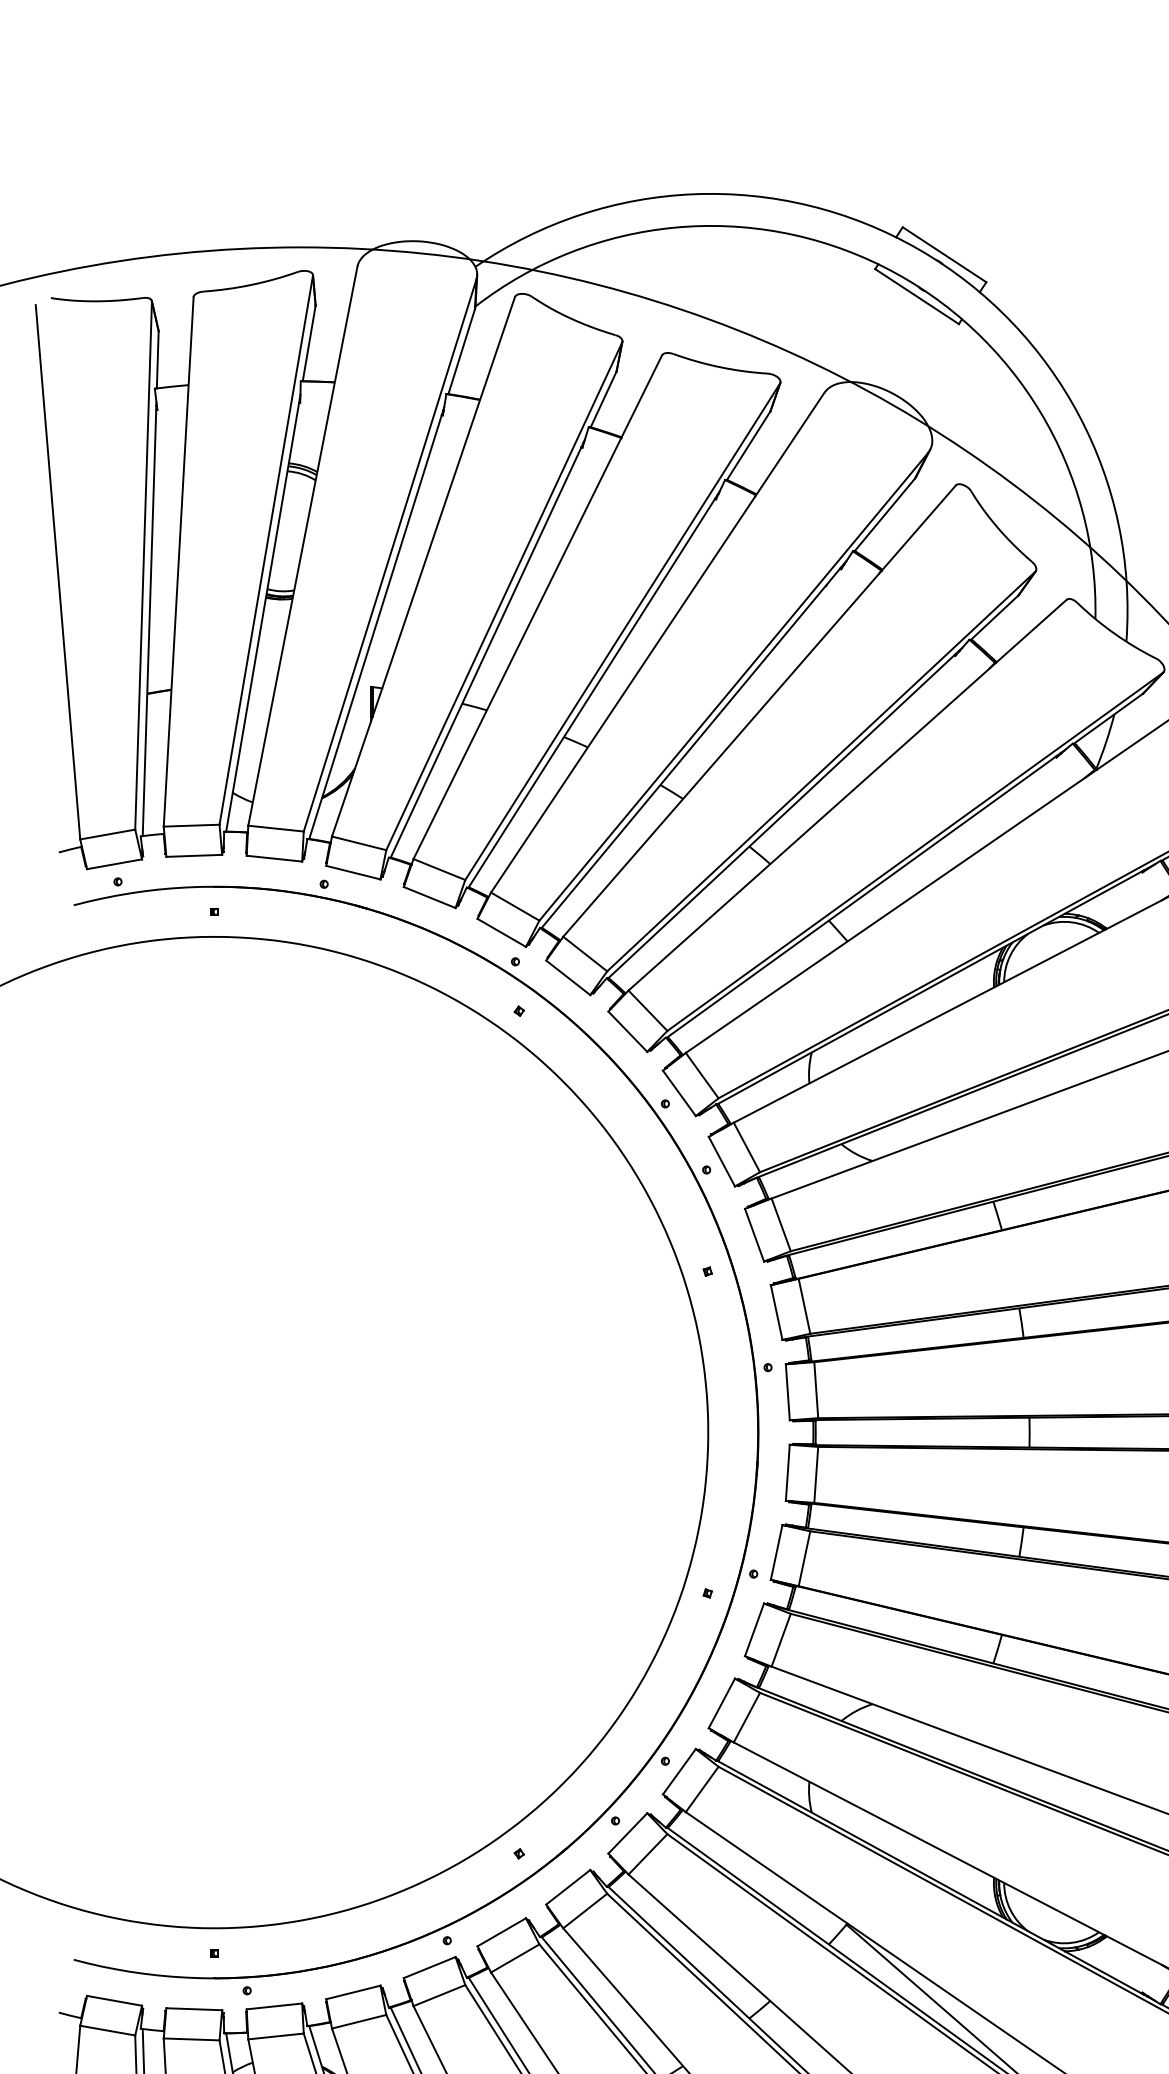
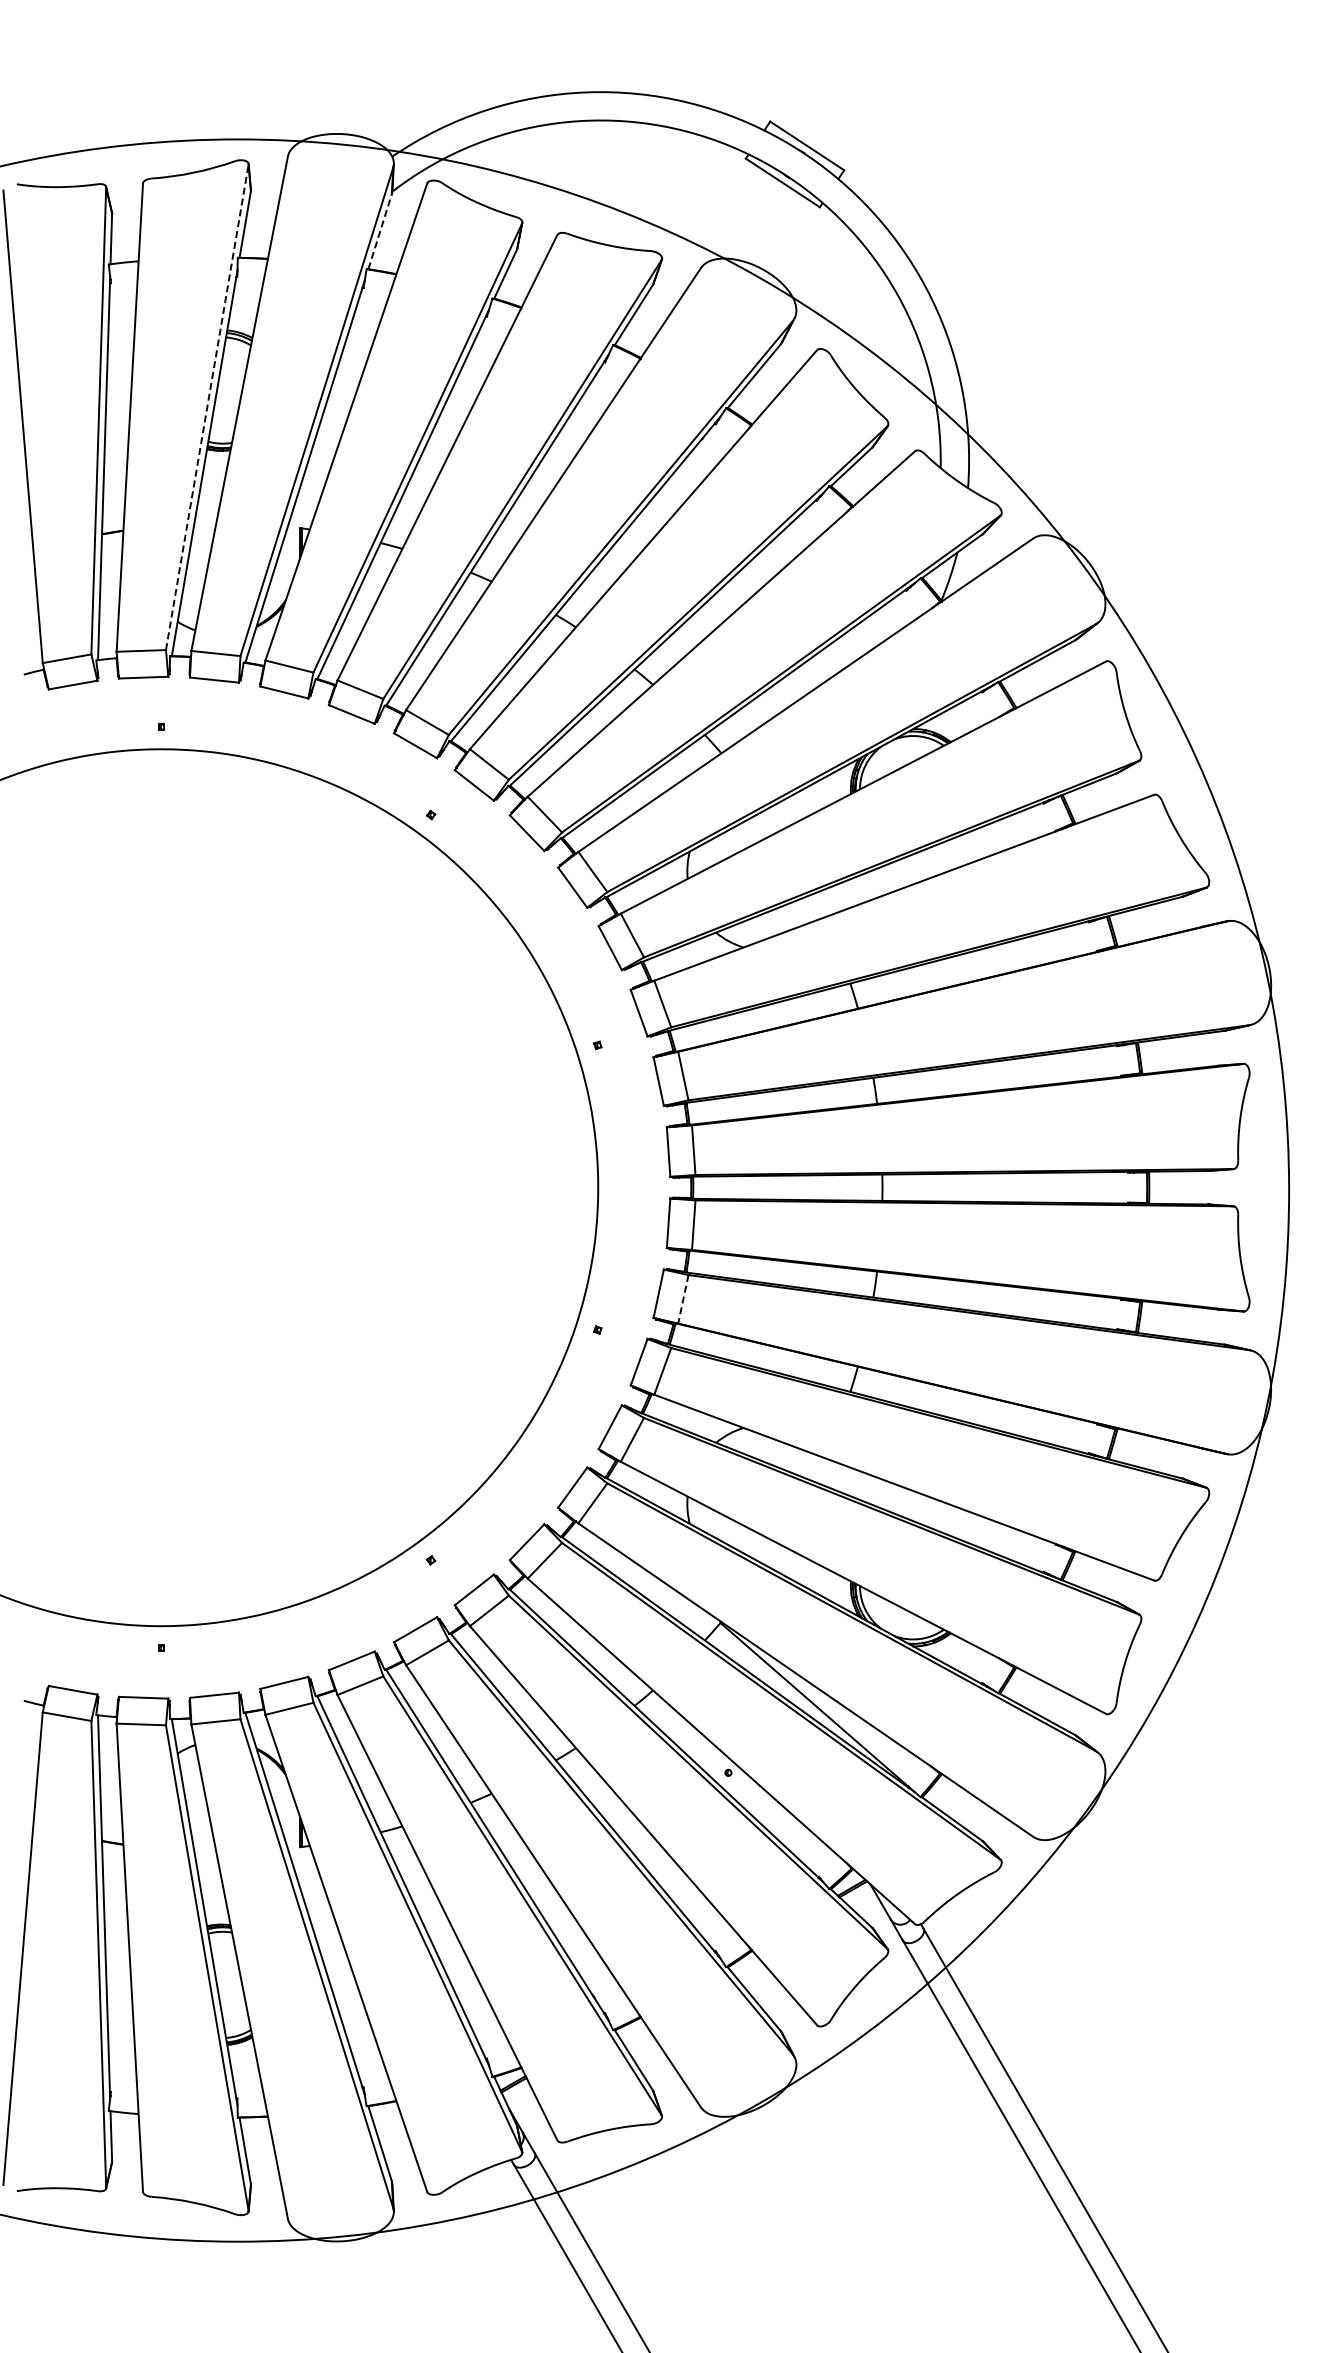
line: (462, 351) -> (380, 231), solid -> dashed
line: (266, 549) -> (207, 406), solid -> dashed
part: (756, 1458) -> (640, 1210), removed
line: (804, 1558) -> (683, 1299), solid -> dashed

